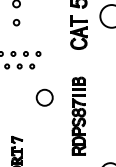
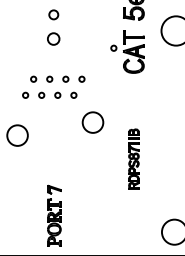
circle: (16, 22) -> (53, 38), size x1.6
circle: (63, 29) -> (113, 47), added
circle: (44, 97) -> (92, 122), moved
part: (78, 115) -> (133, 158), size x0.6

